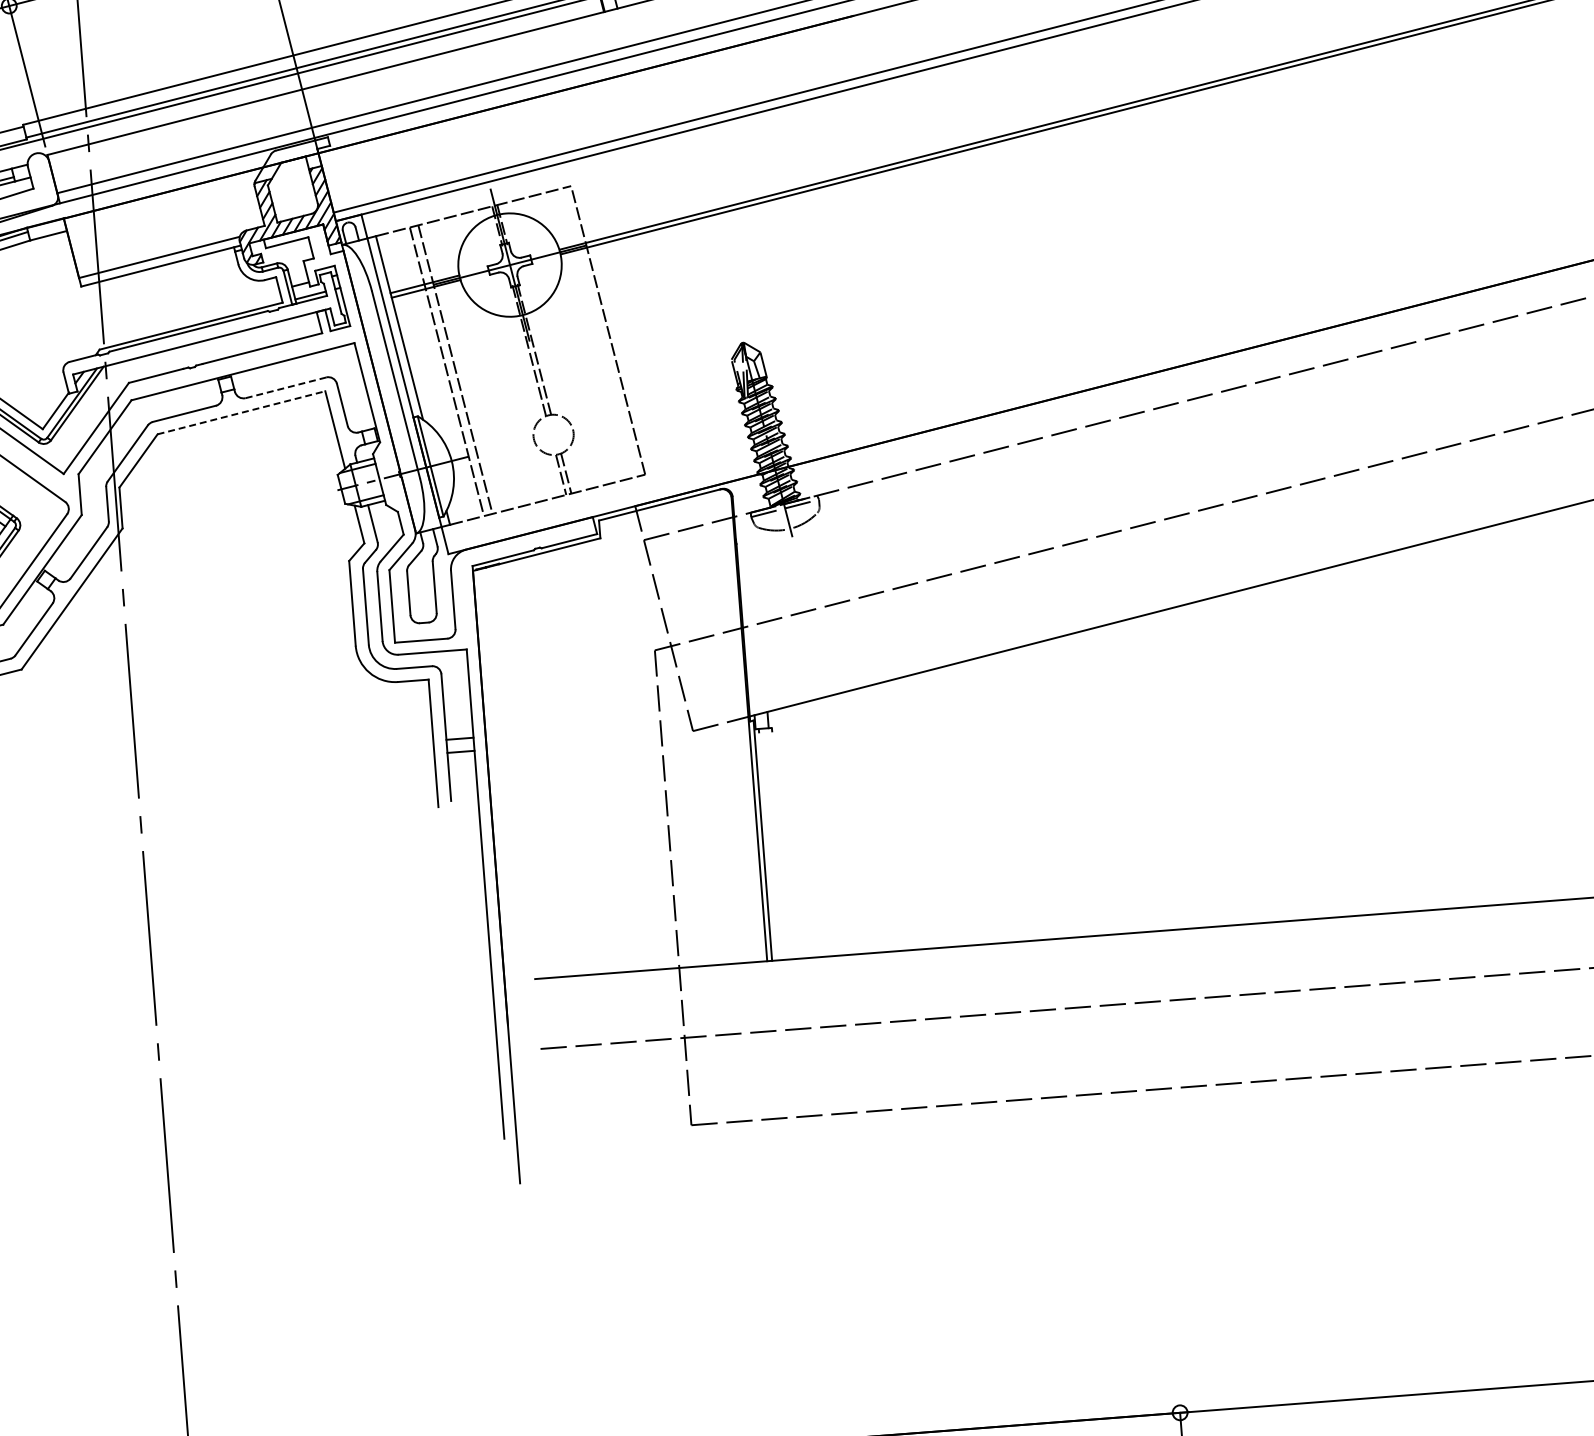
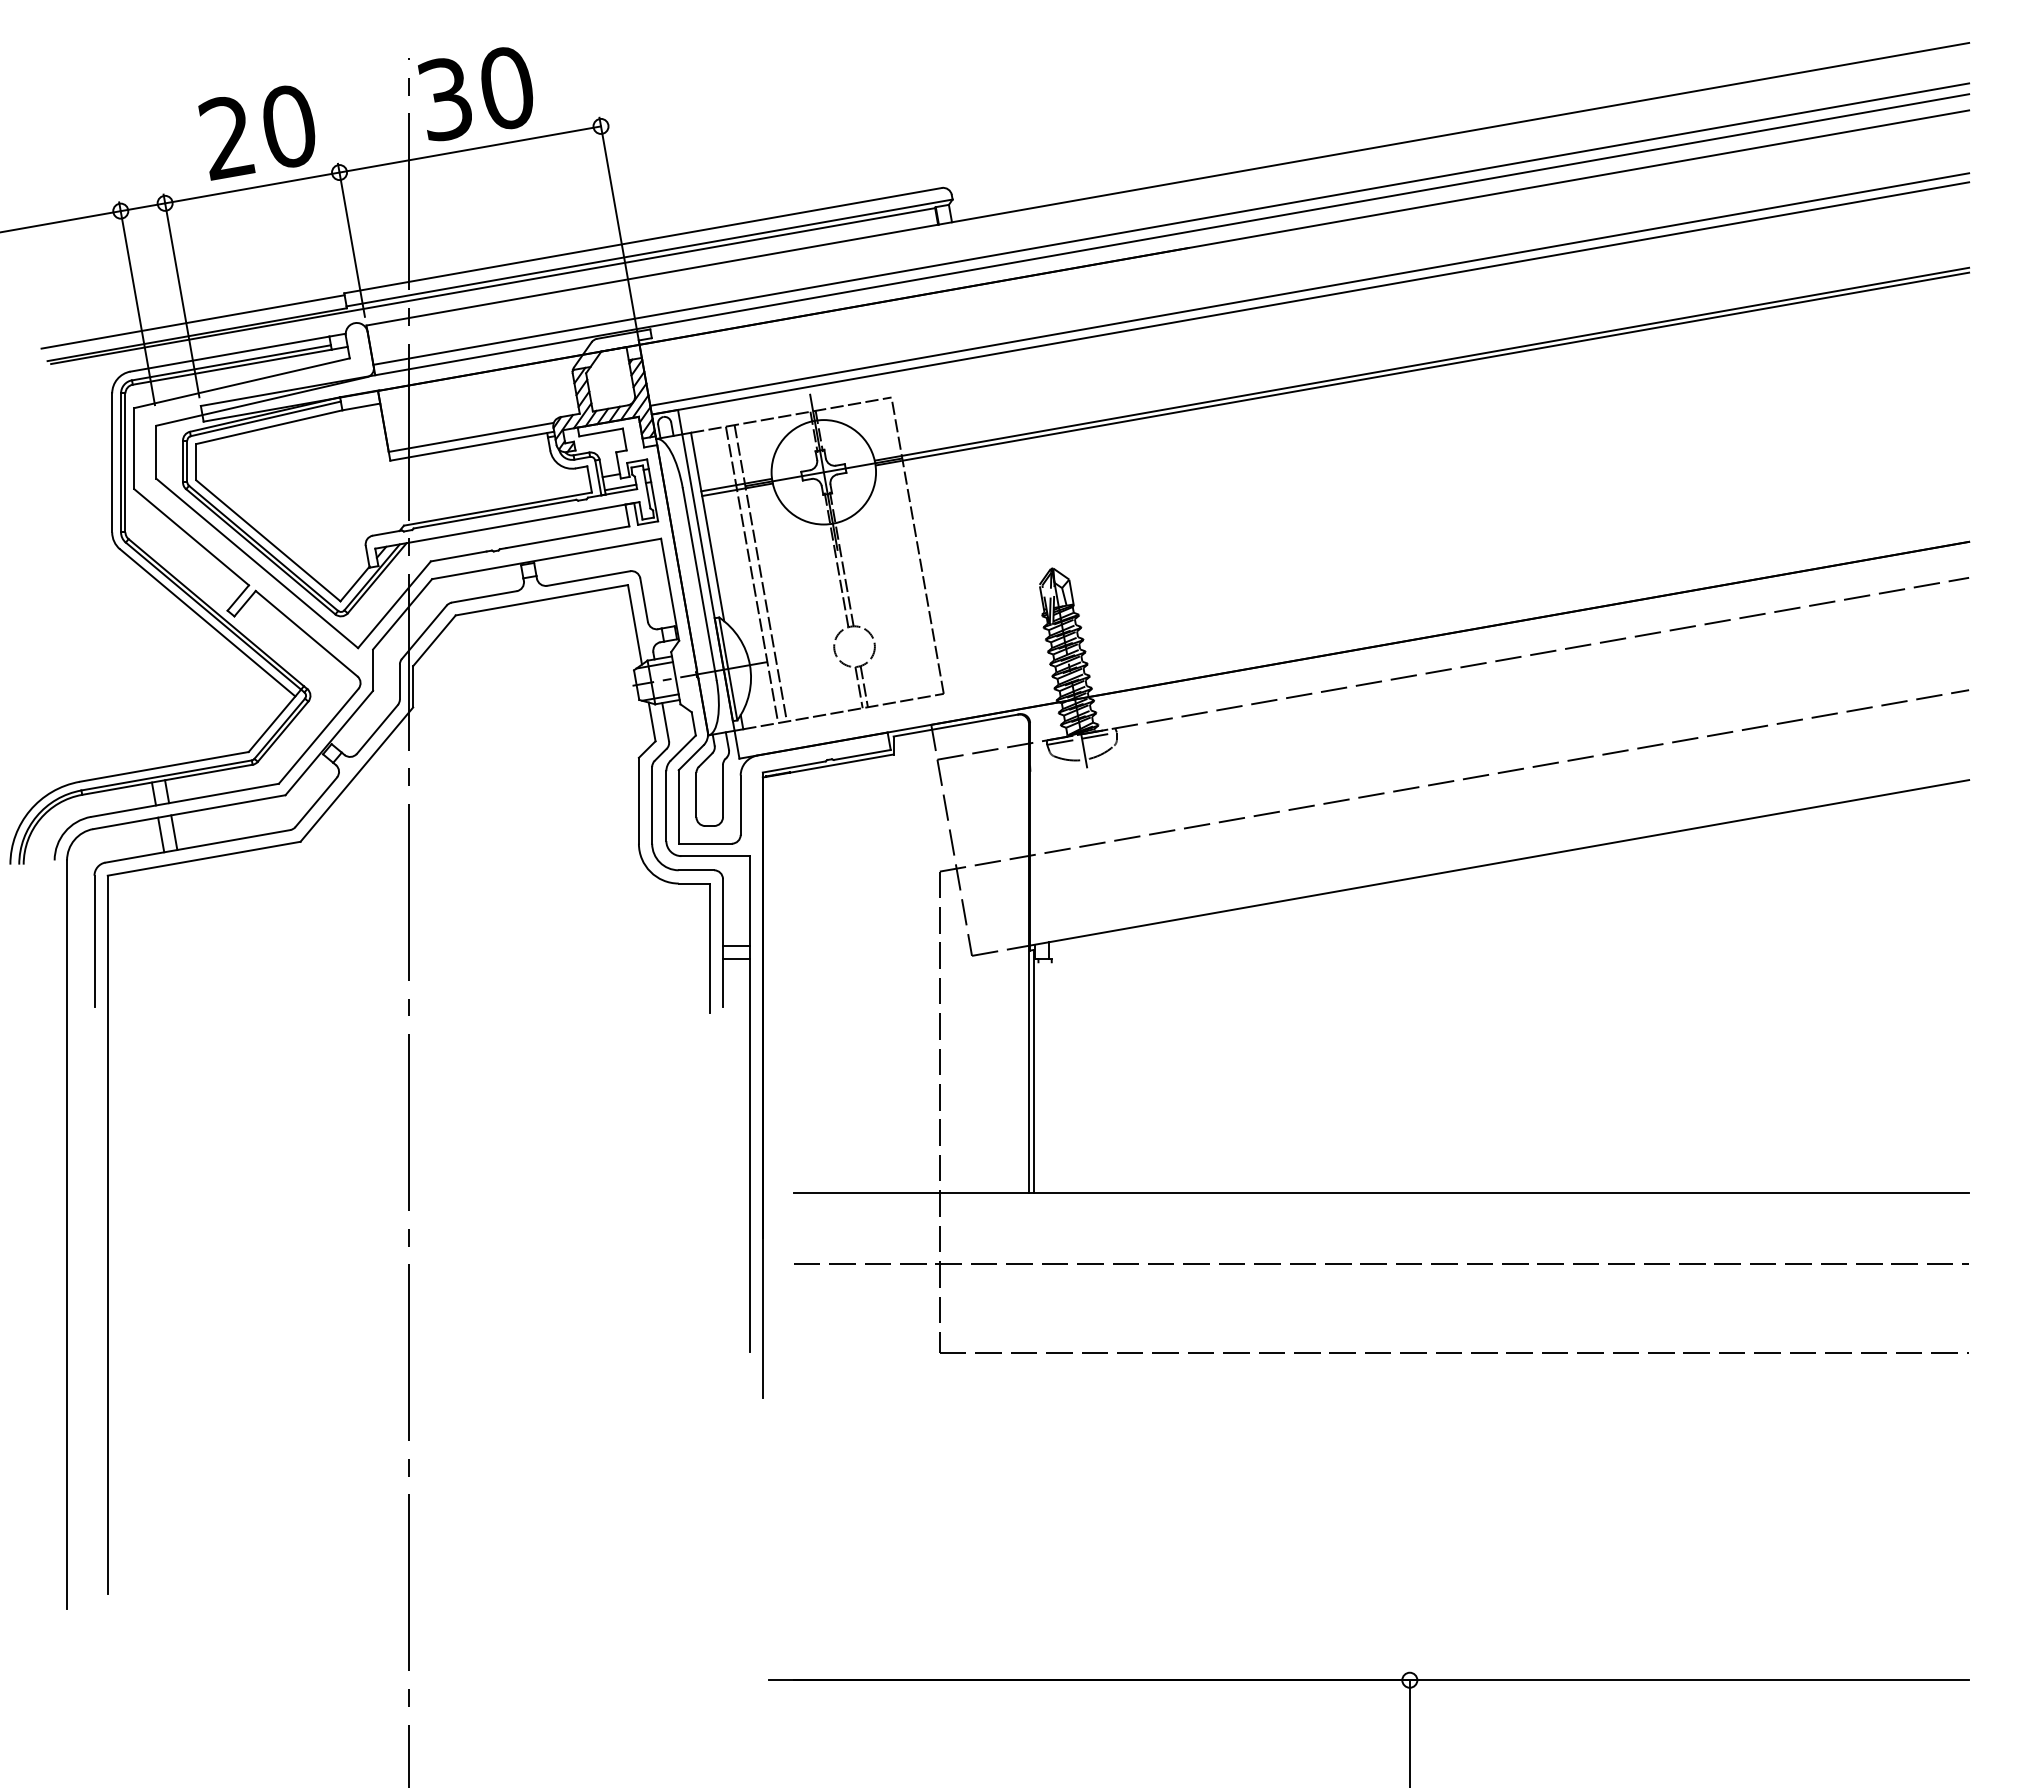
line: (285, 387) -> (588, 578), dashed -> solid
line: (242, 412) -> (542, 600), dashed -> solid

